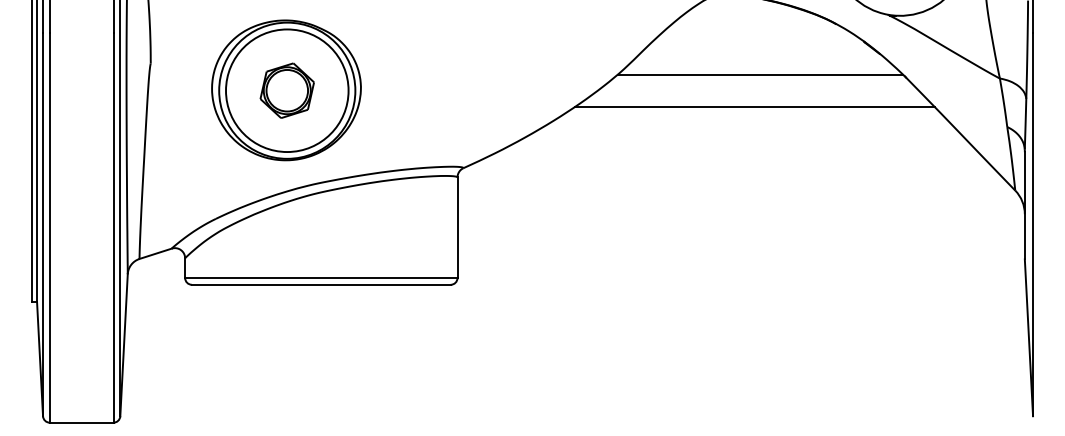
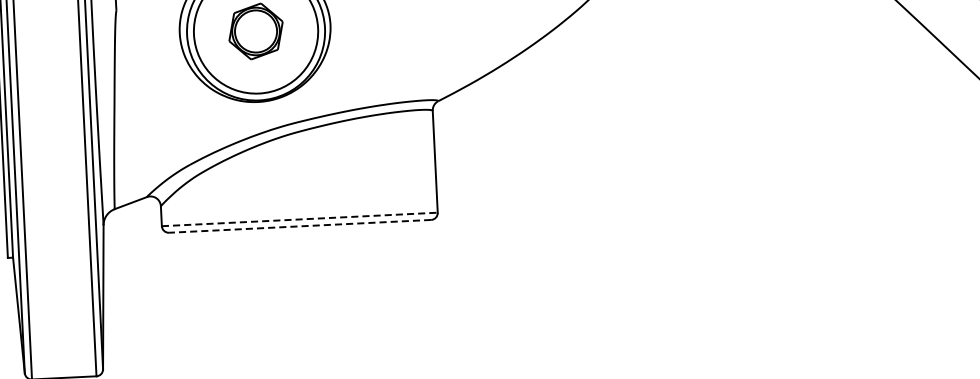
line: (754, 106) -> (730, 24), removed
line: (321, 278) -> (299, 219), solid -> dashed
line: (320, 284) -> (299, 226), solid -> dashed

